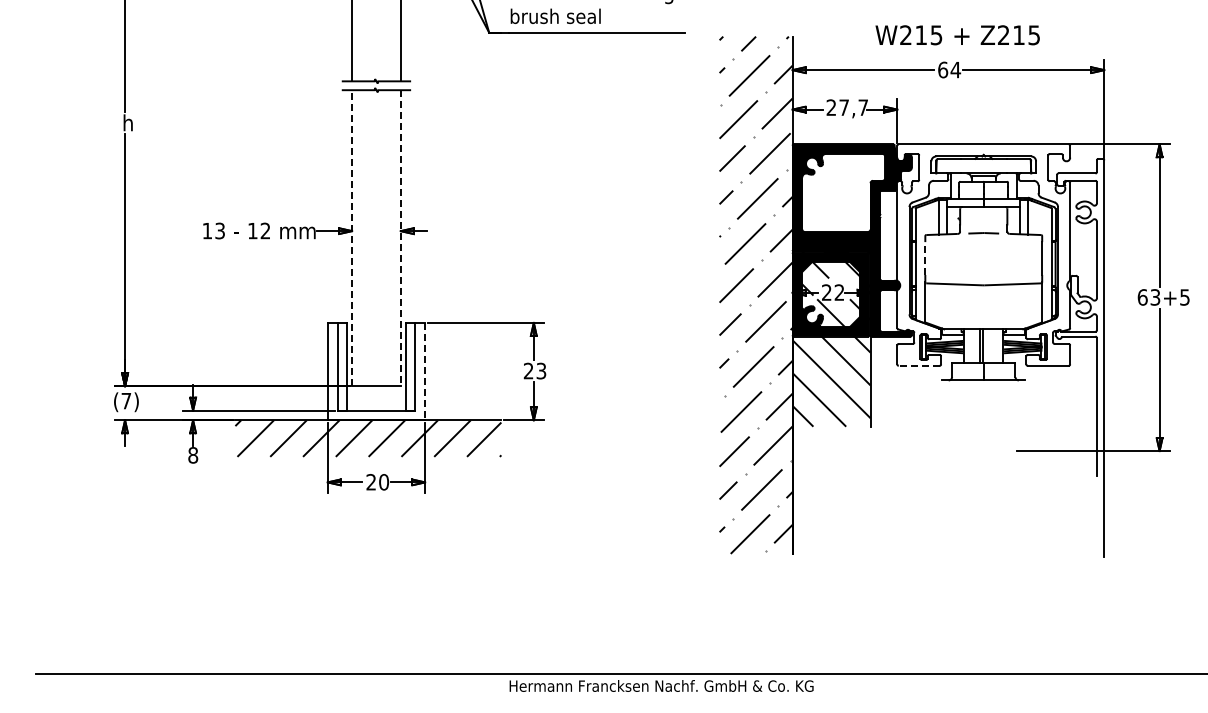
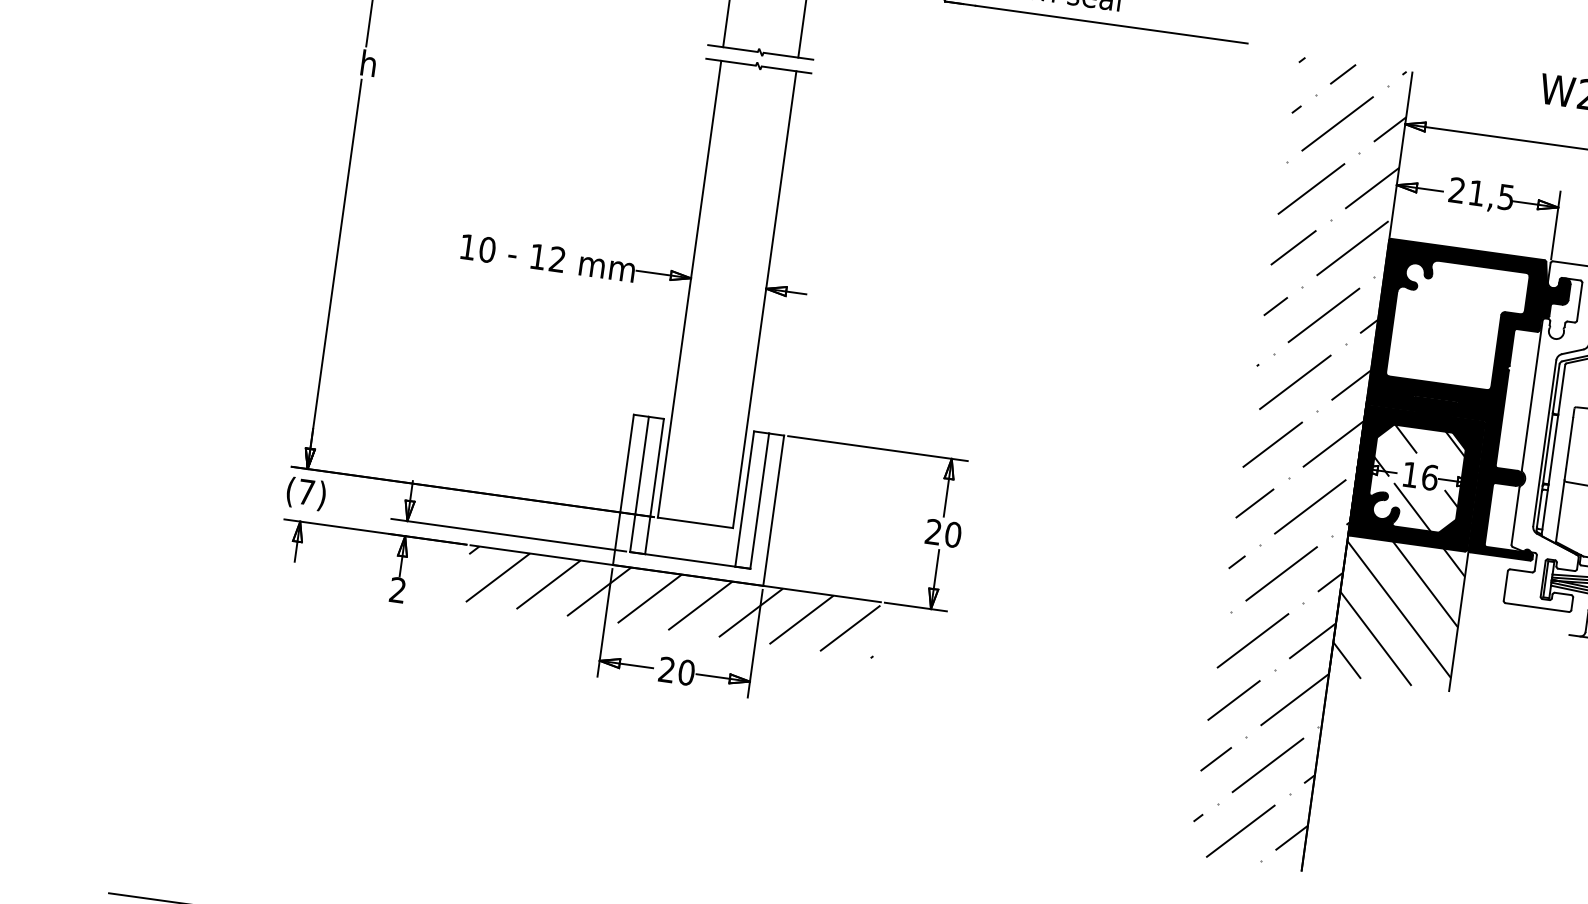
text: (853, 107) -> (1491, 194), 27,7 -> 21,5
text: (220, 230) -> (488, 249), 13 -> 10
line: (352, 237) -> (690, 288), dashed -> solid
line: (400, 238) -> (764, 300), dashed -> solid
line: (925, 258) -> (1569, 443), dashed -> solid
text: (833, 292) -> (1420, 476), 22 -> 16
line: (918, 365) -> (1536, 606), dashed -> solid
text: (541, 370) -> (953, 533), 23 -> 20
line: (425, 371) -> (774, 510), dashed -> solid
text: (193, 455) -> (398, 590), 8 -> 2

